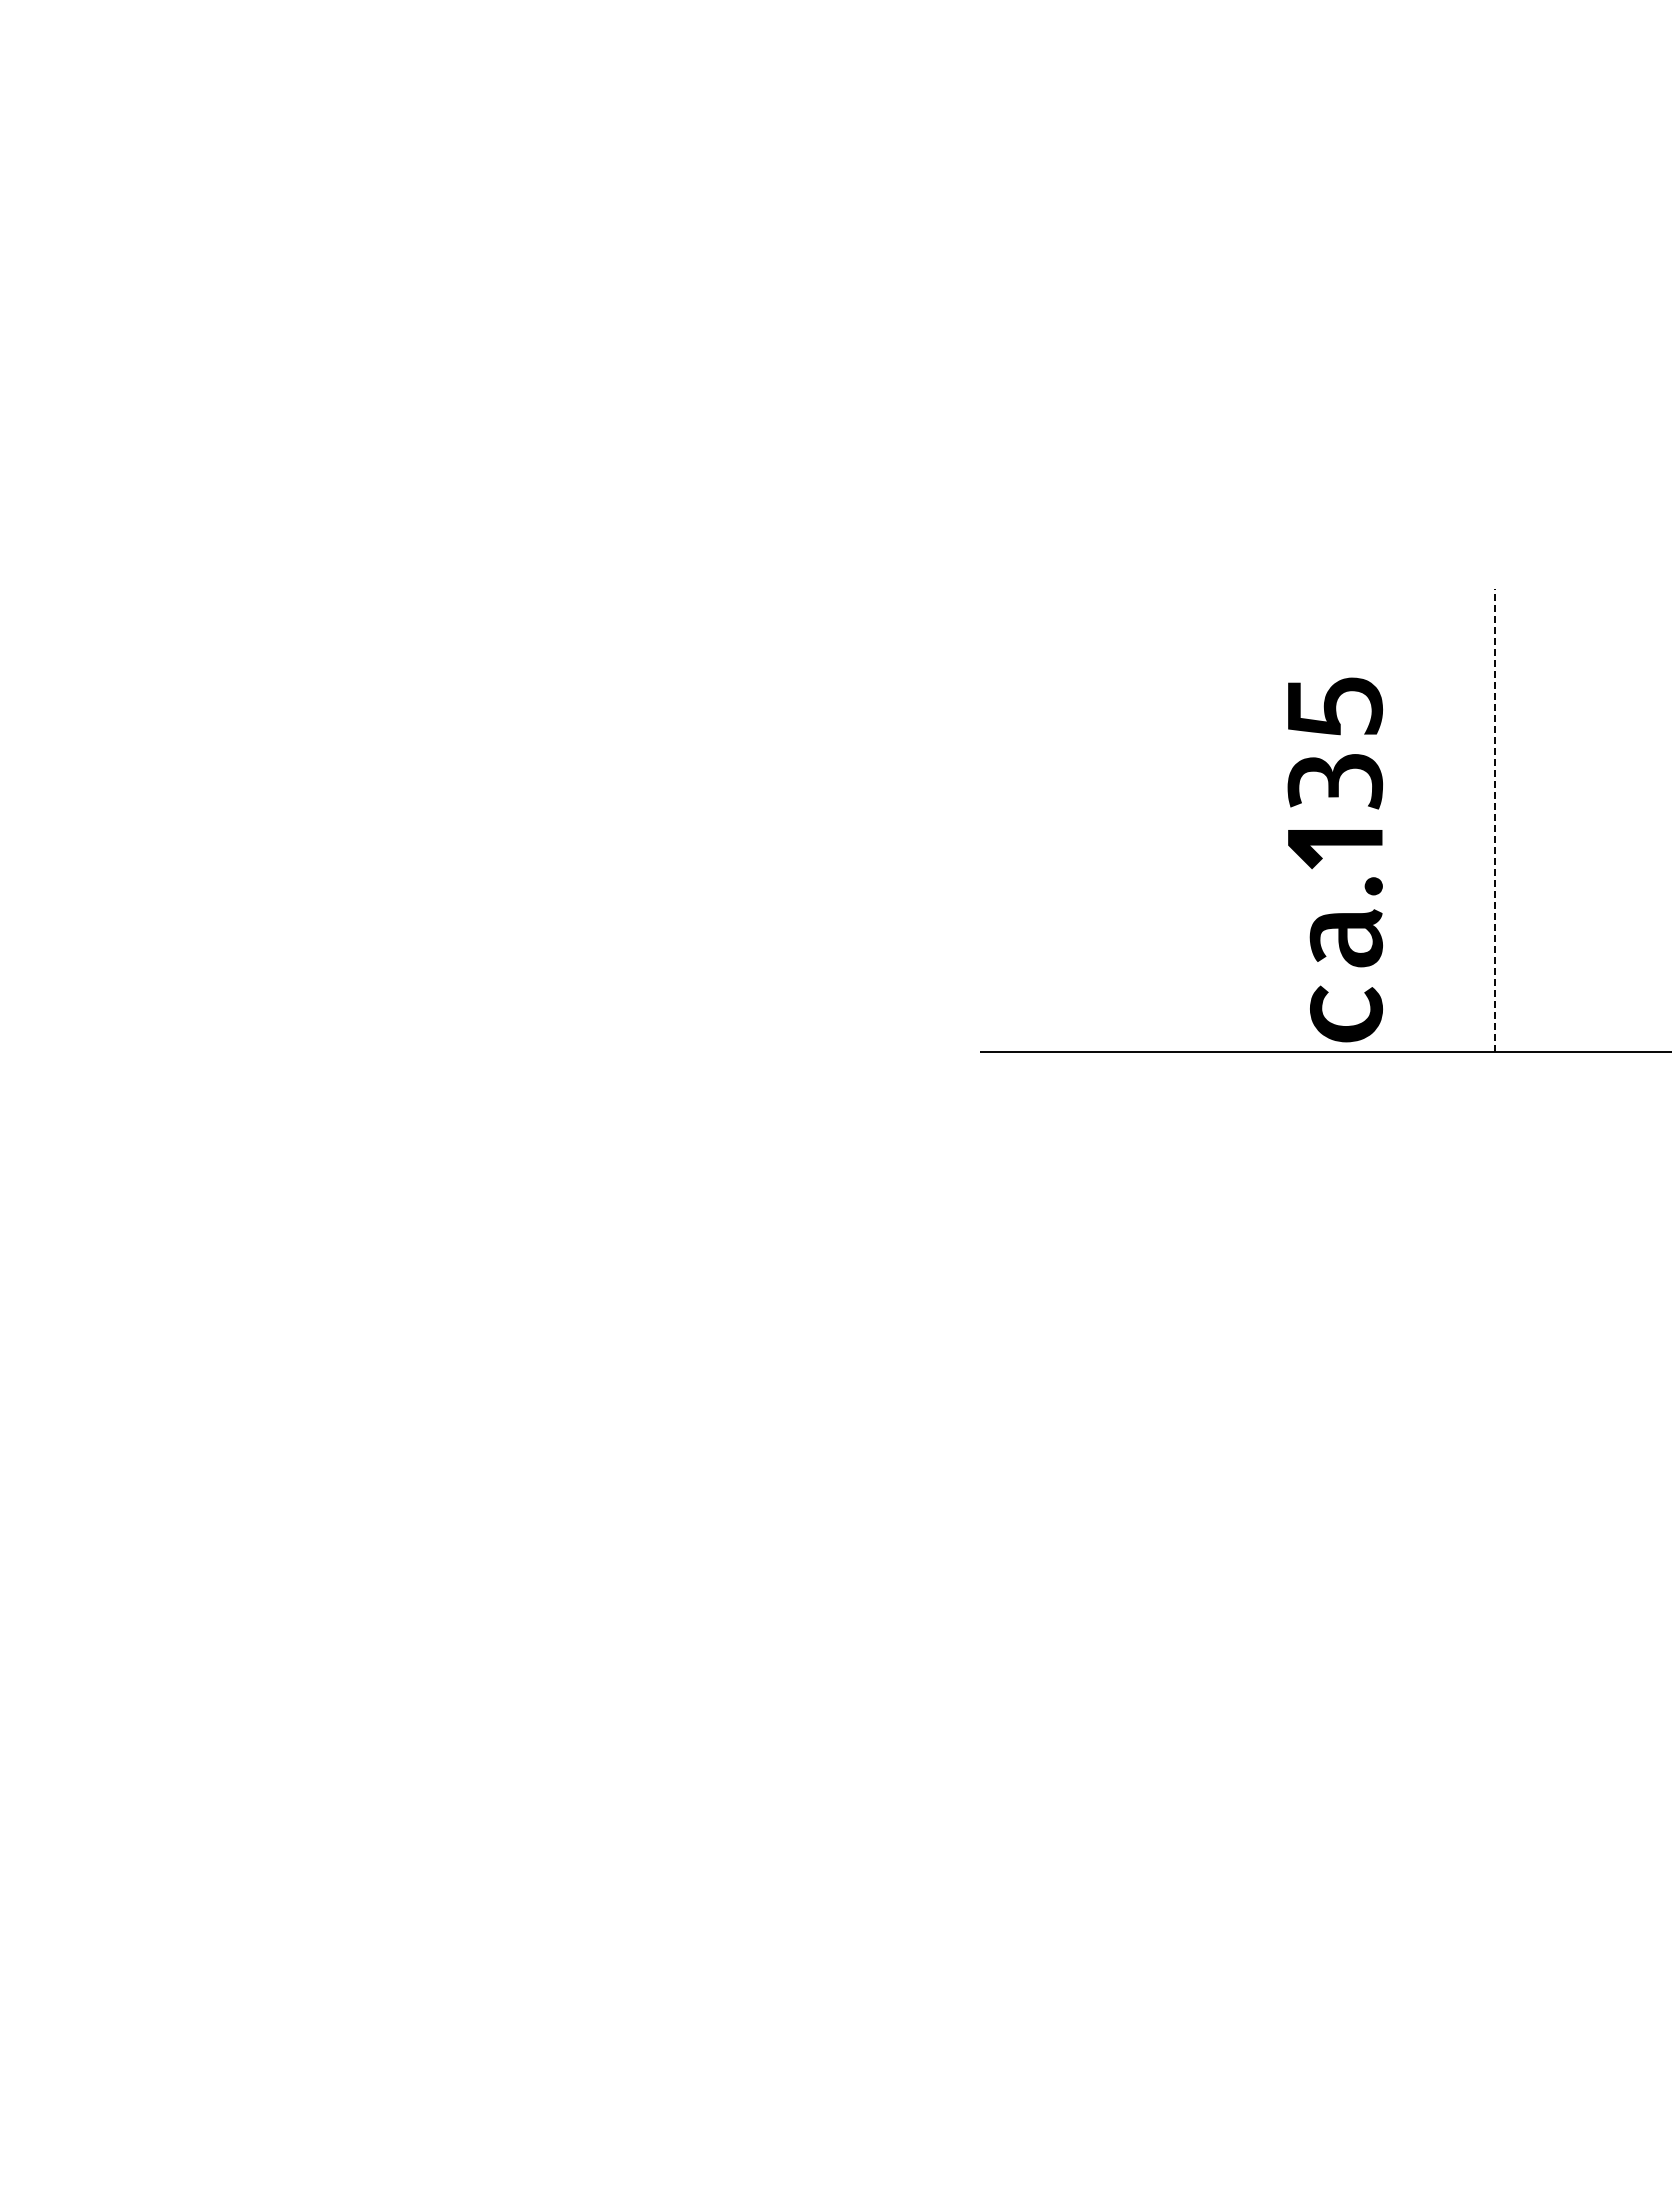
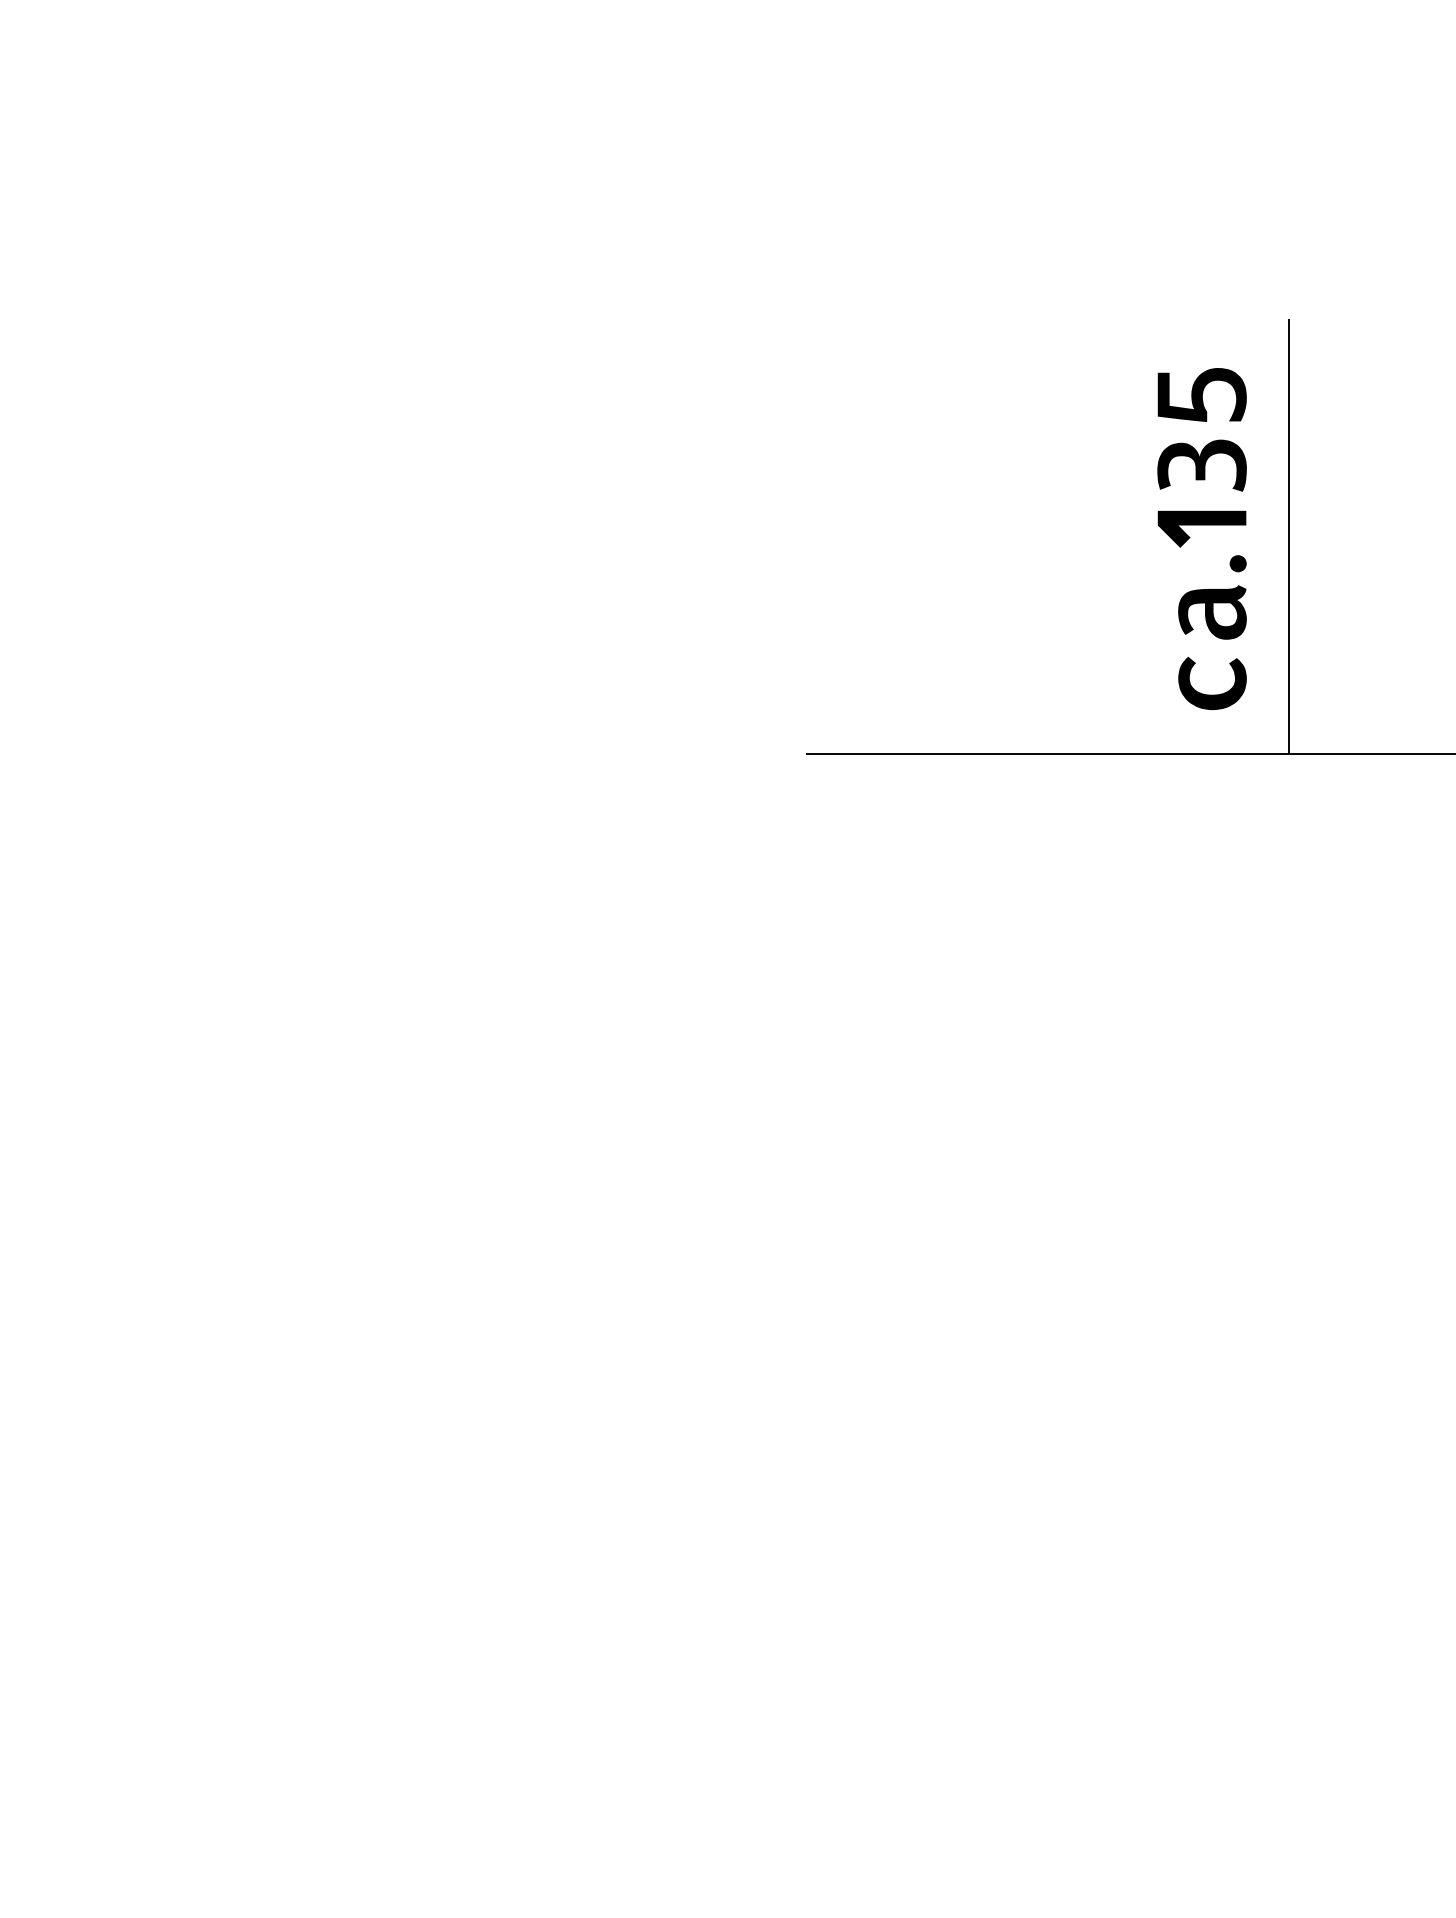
line: (1494, 819) -> (1288, 535), dashed -> solid
text: (1334, 859) -> (1201, 538), moved

